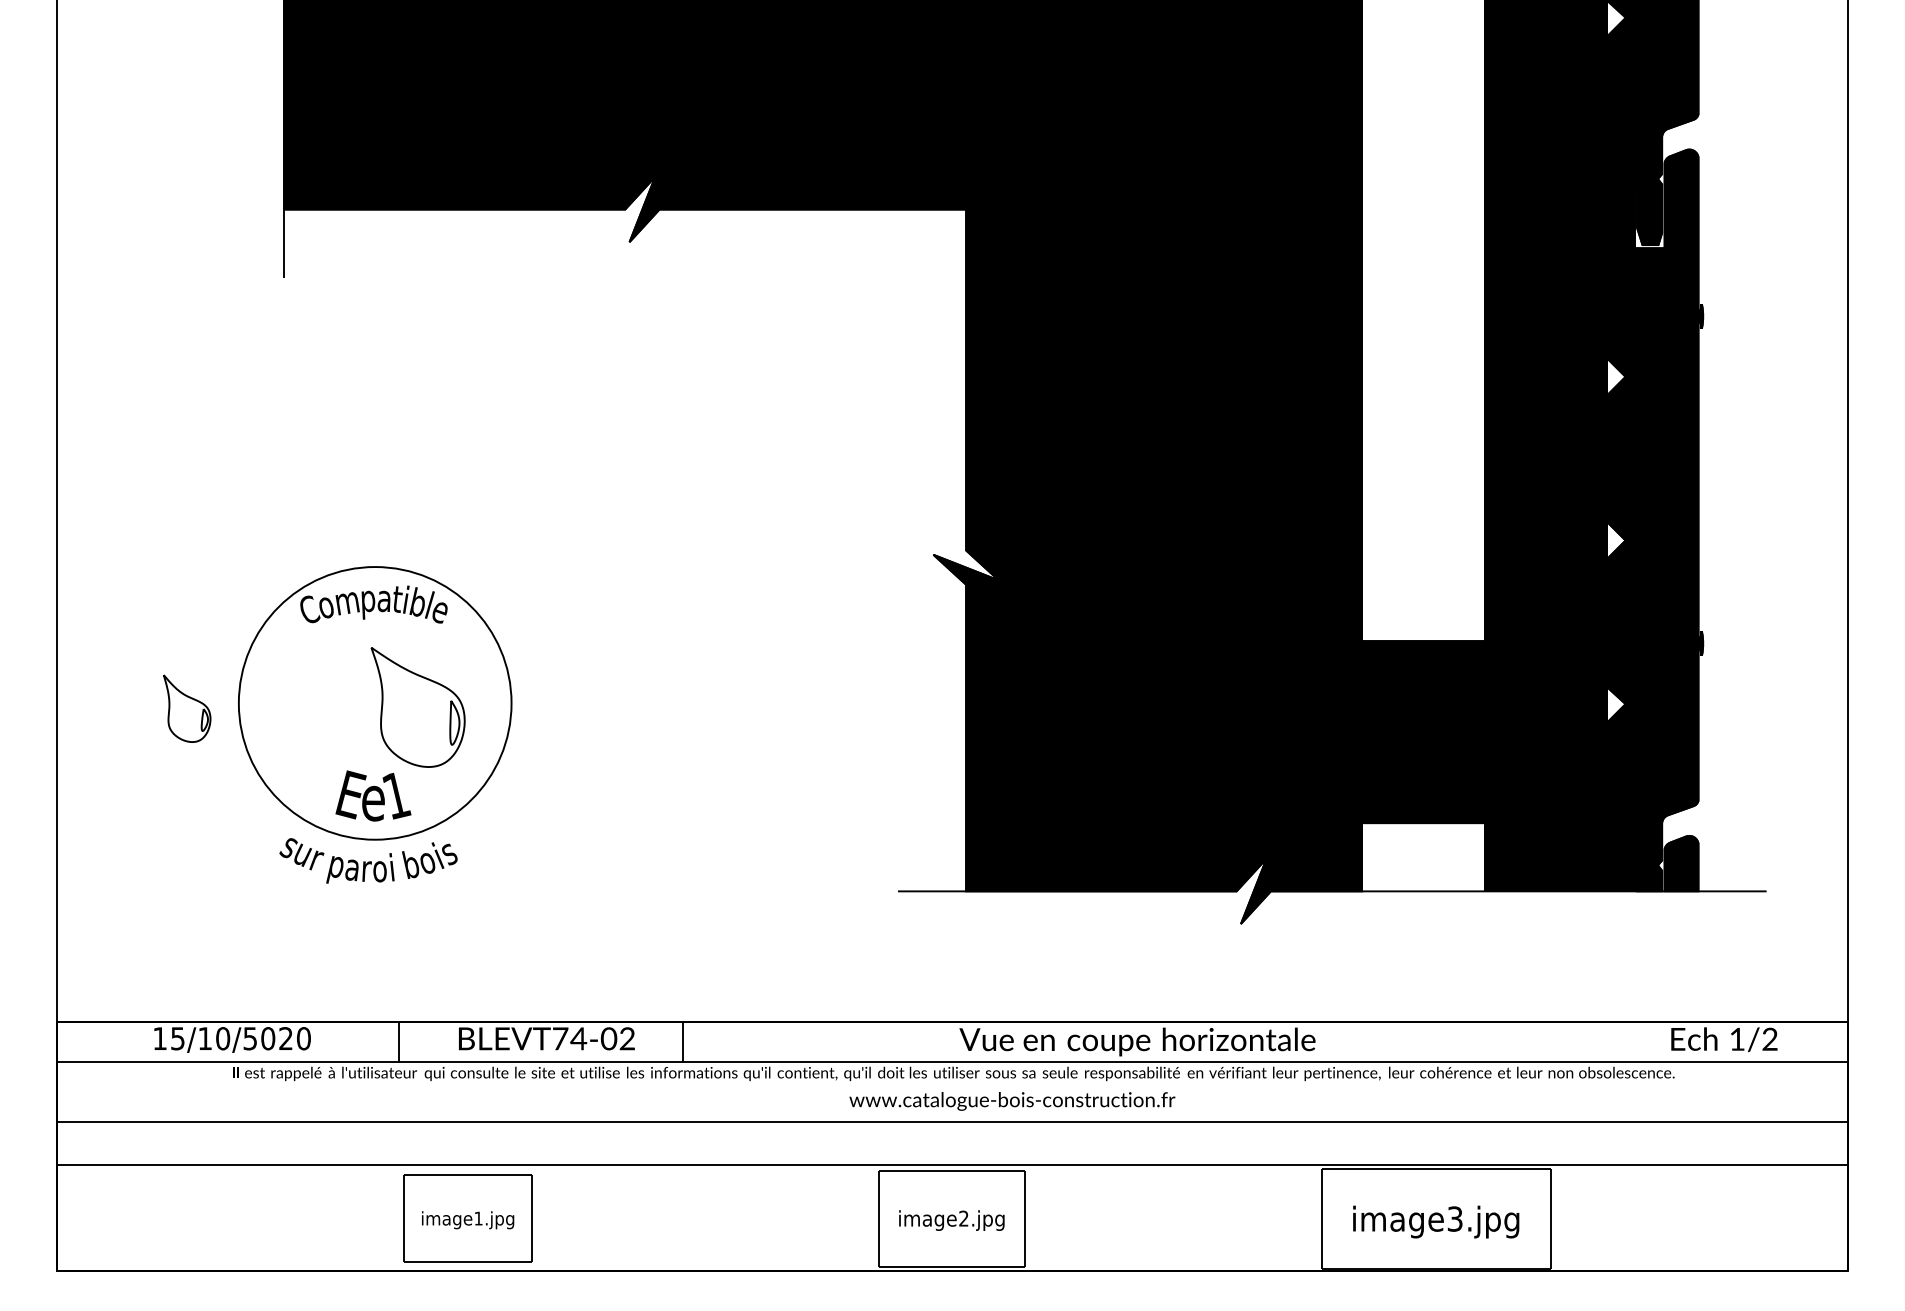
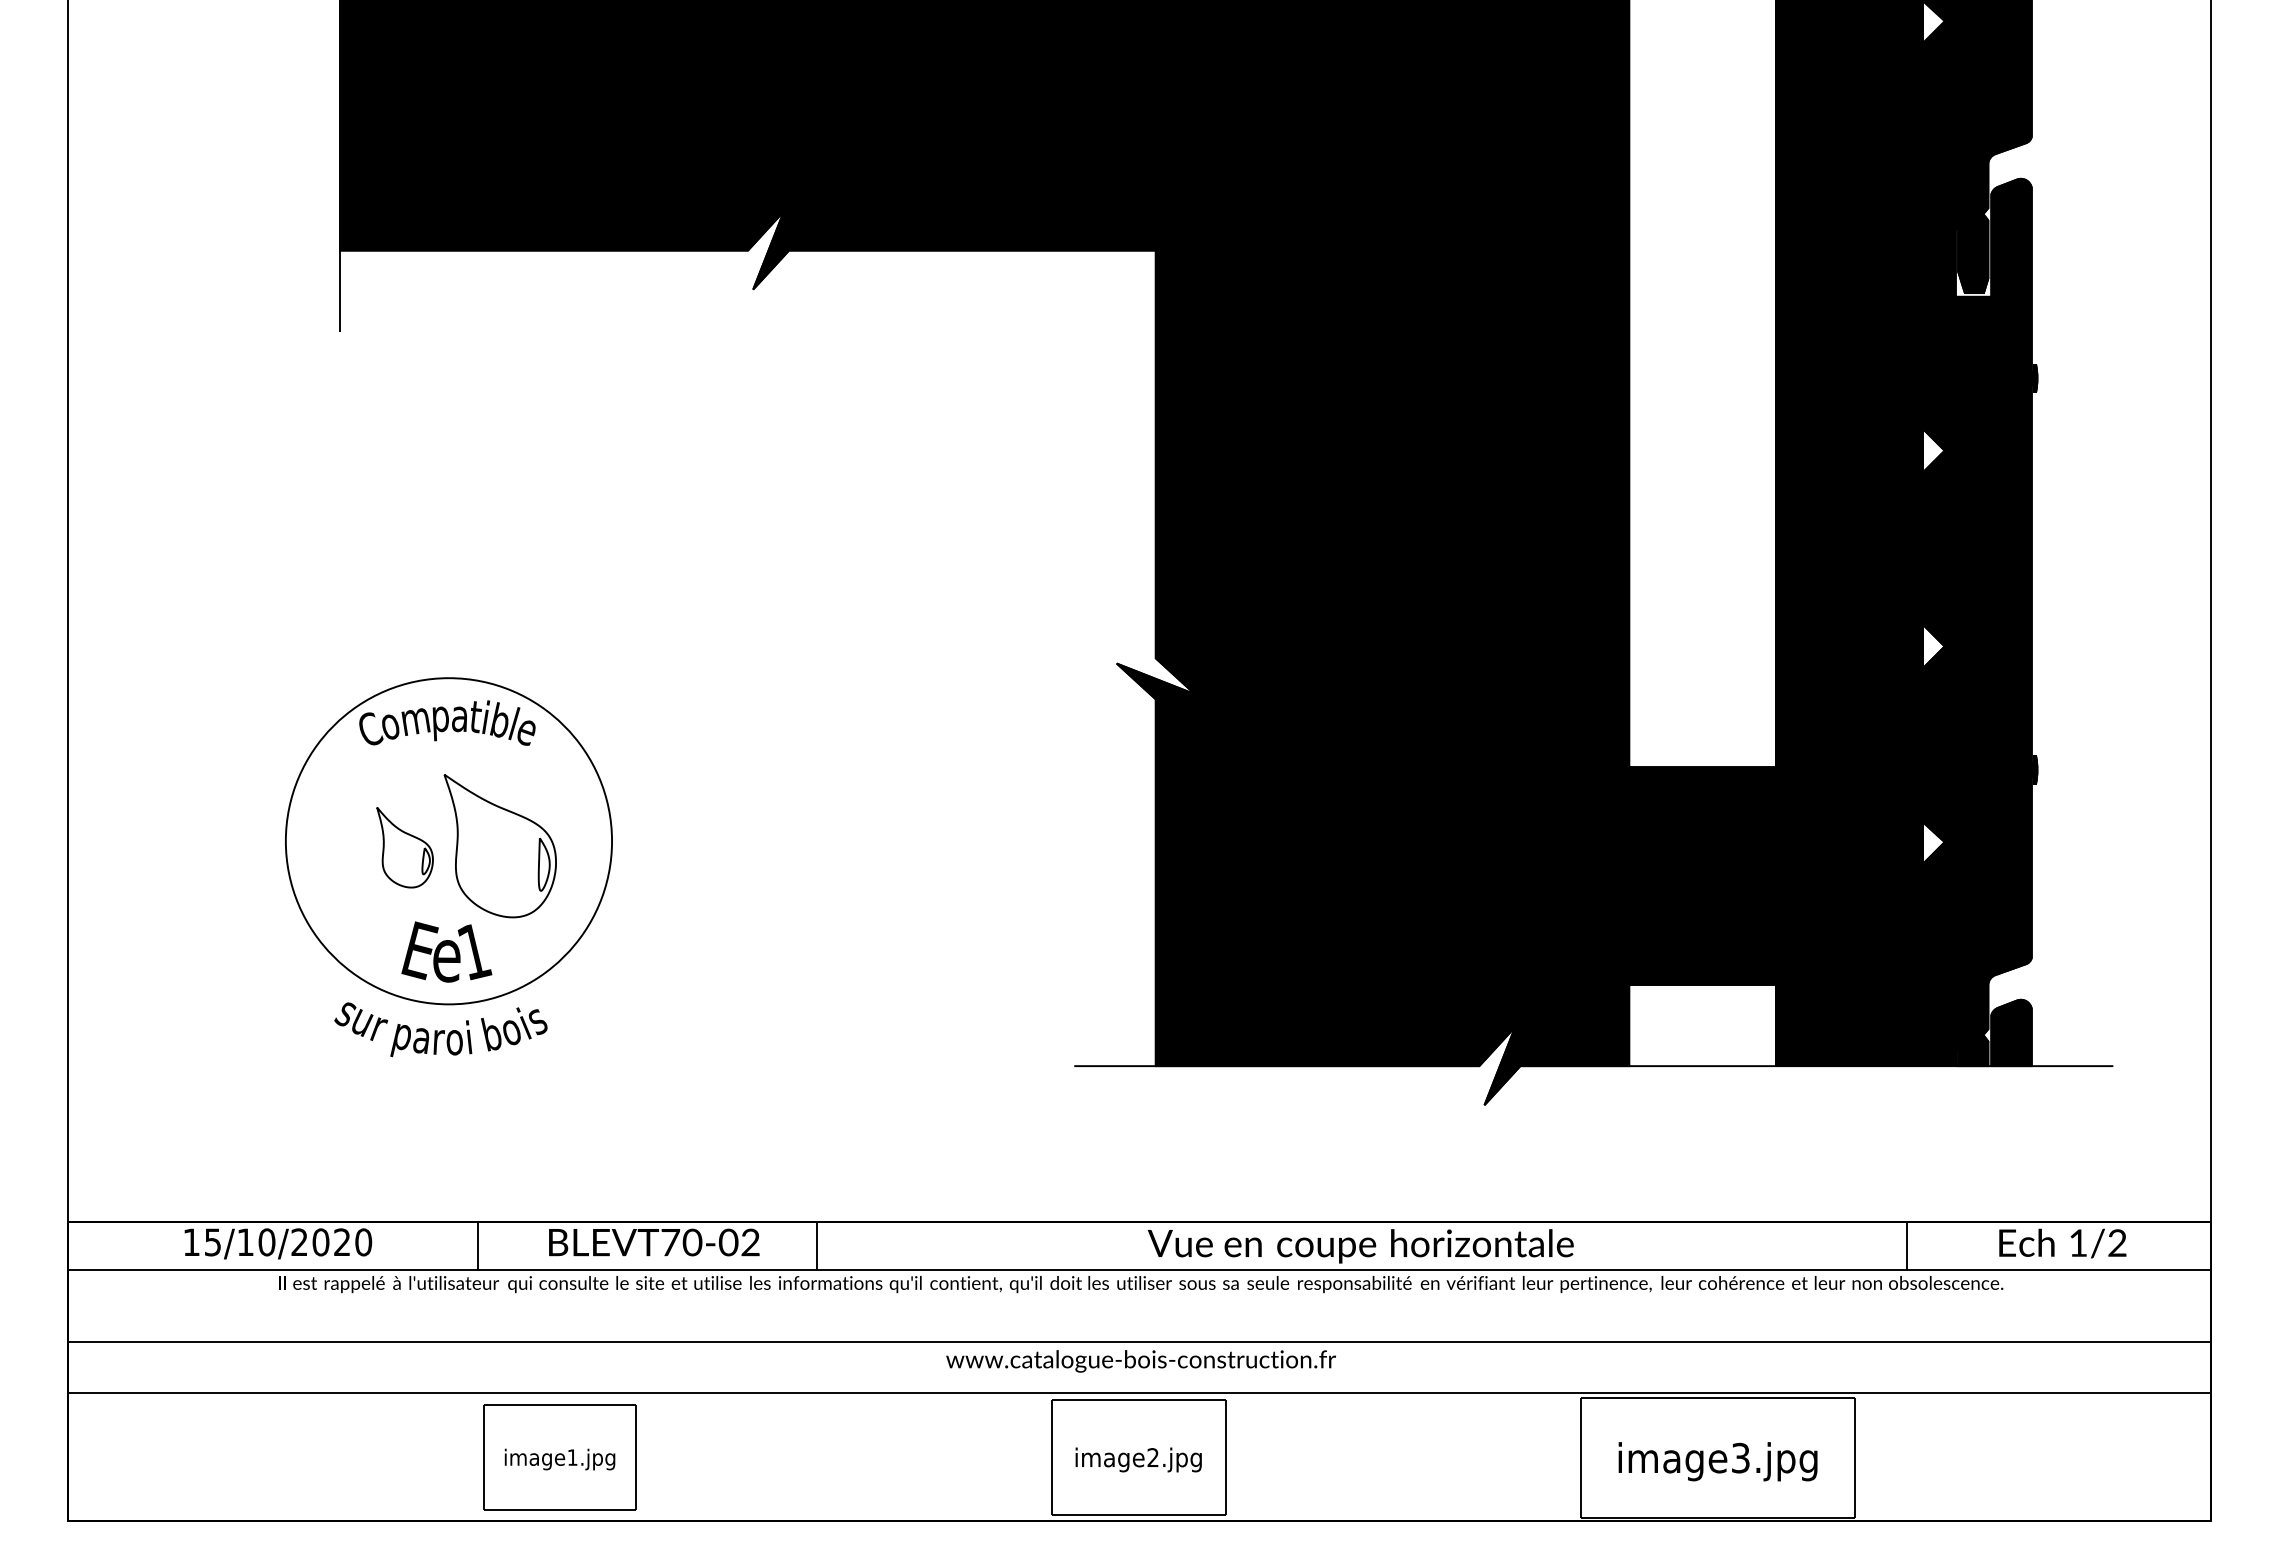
part: (186, 708) -> (404, 847), moved
text: (250, 1038) -> (299, 1242), 15/10/5020 -> 15/10/2020
text: (578, 1038) -> (692, 1242), \c16711848;BLEVT74-02 -> \c16711848;BLEVT70-02
line: (1593, 1041) -> (1906, 1245), added
text: (1011, 1101) -> (1140, 1361), moved

